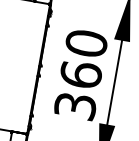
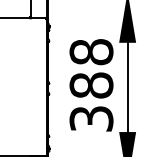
text: (83, 58) -> (91, 68), 360 -> 388

